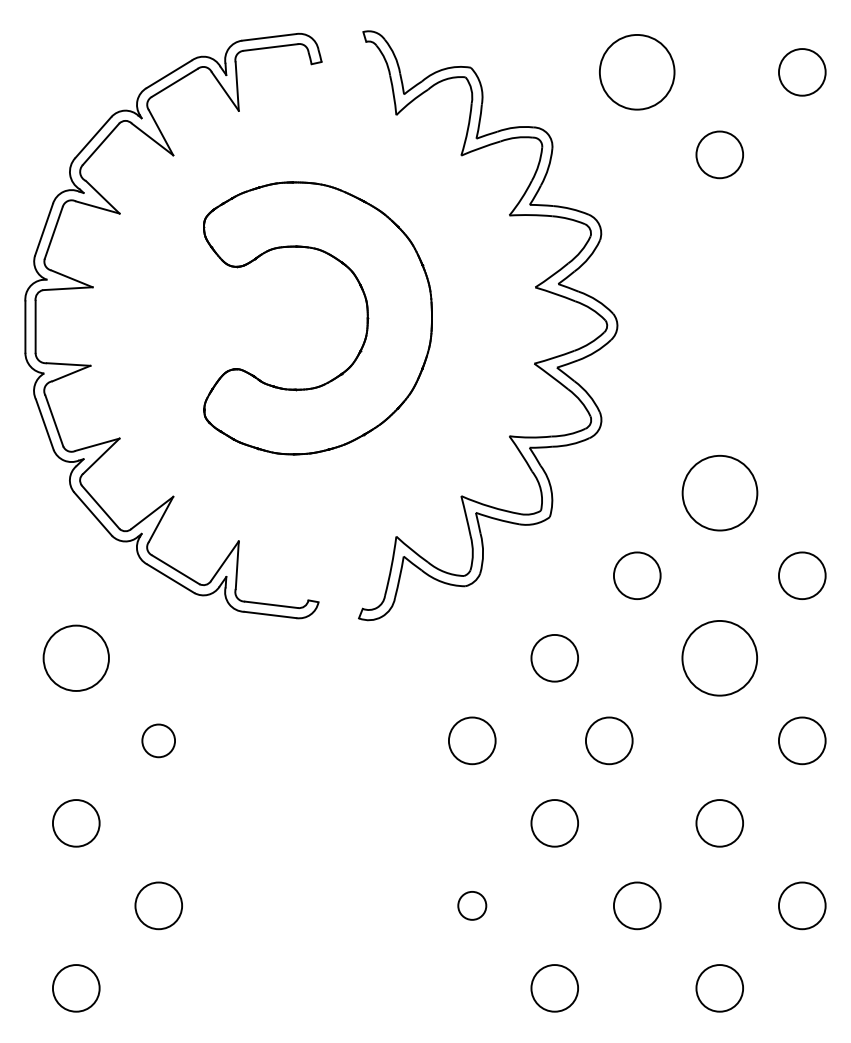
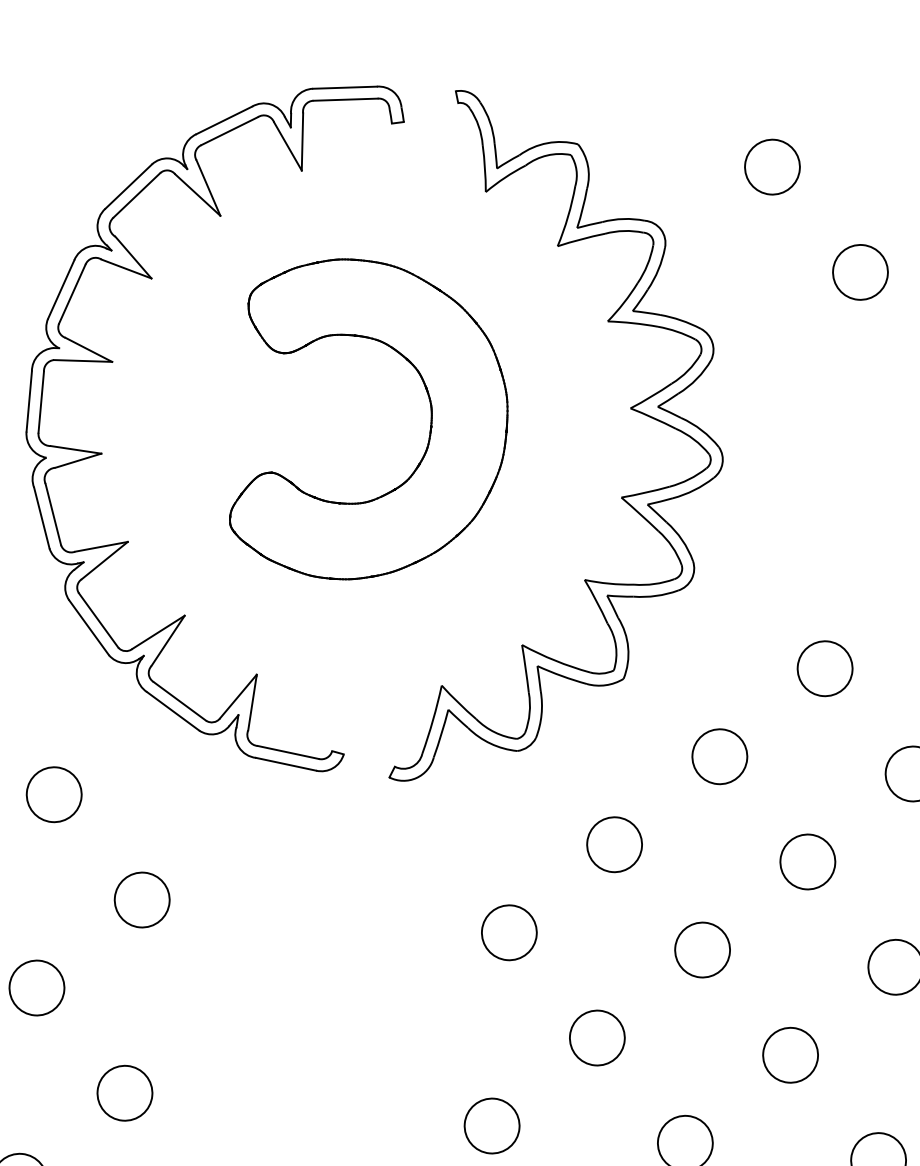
circle: (637, 72) -> (772, 167), size x0.62
circle: (719, 493) -> (824, 668), size x0.62
circle: (75, 657) -> (53, 793), size x0.71
circle: (719, 657) -> (807, 861), size x0.62
circle: (158, 740) -> (141, 899), size x1.43
circle: (609, 740) -> (702, 949), moved
circle: (471, 905) -> (491, 1125), size x1.67

